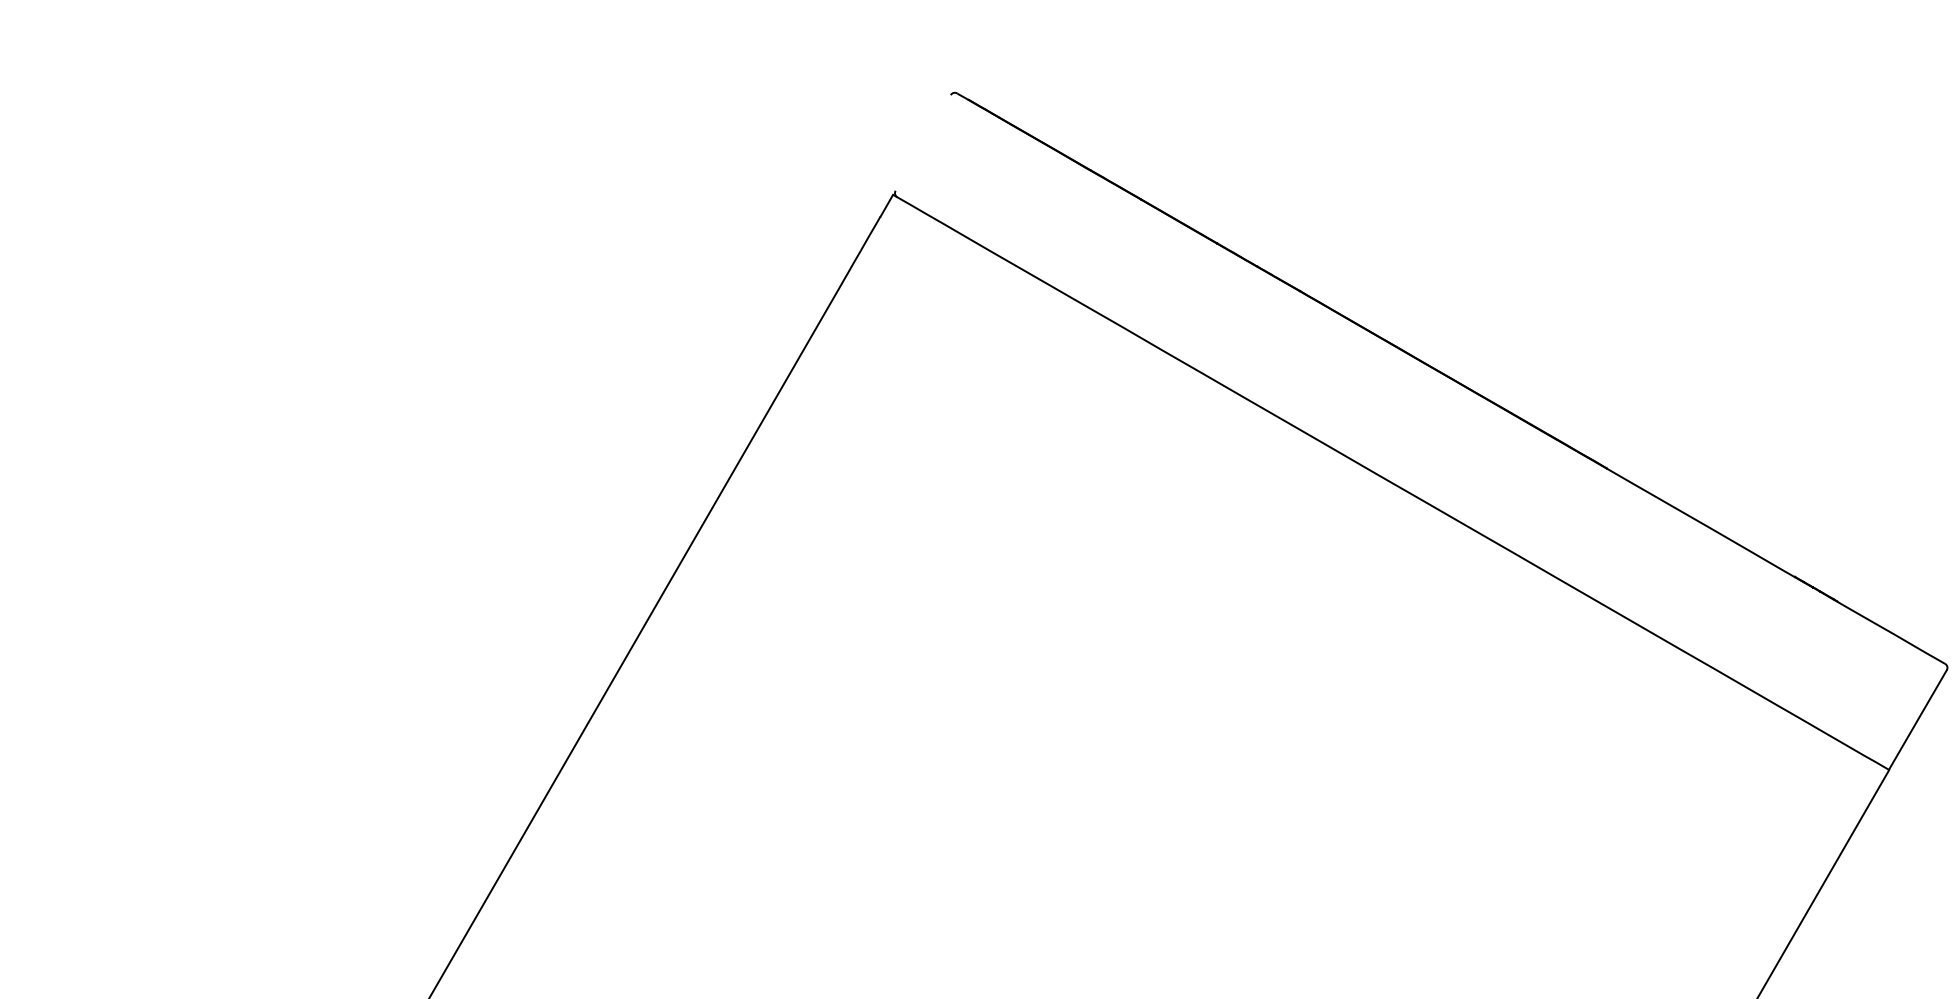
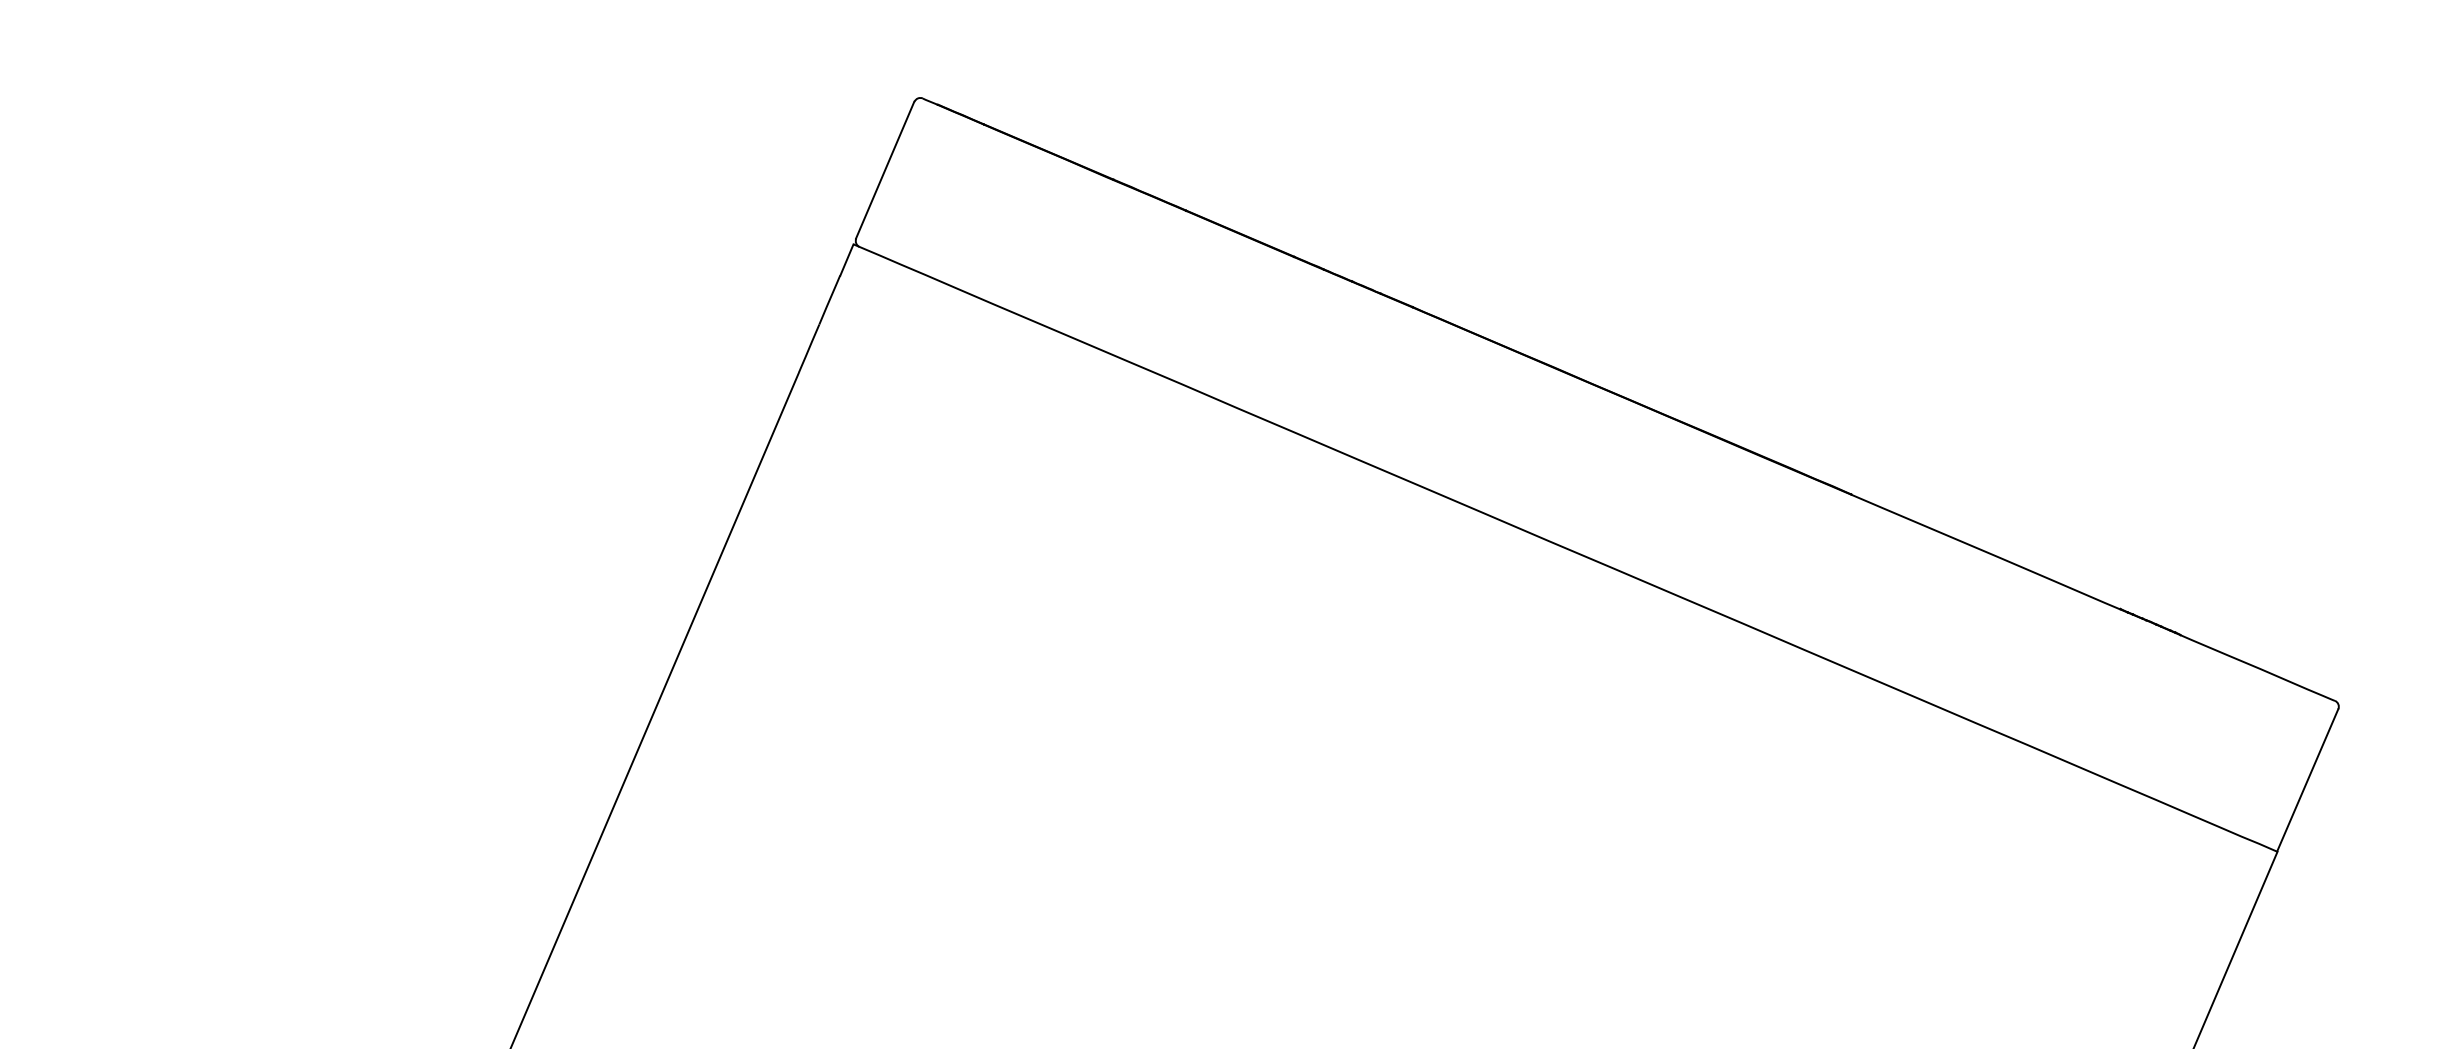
line: (922, 142) -> (884, 169), added

